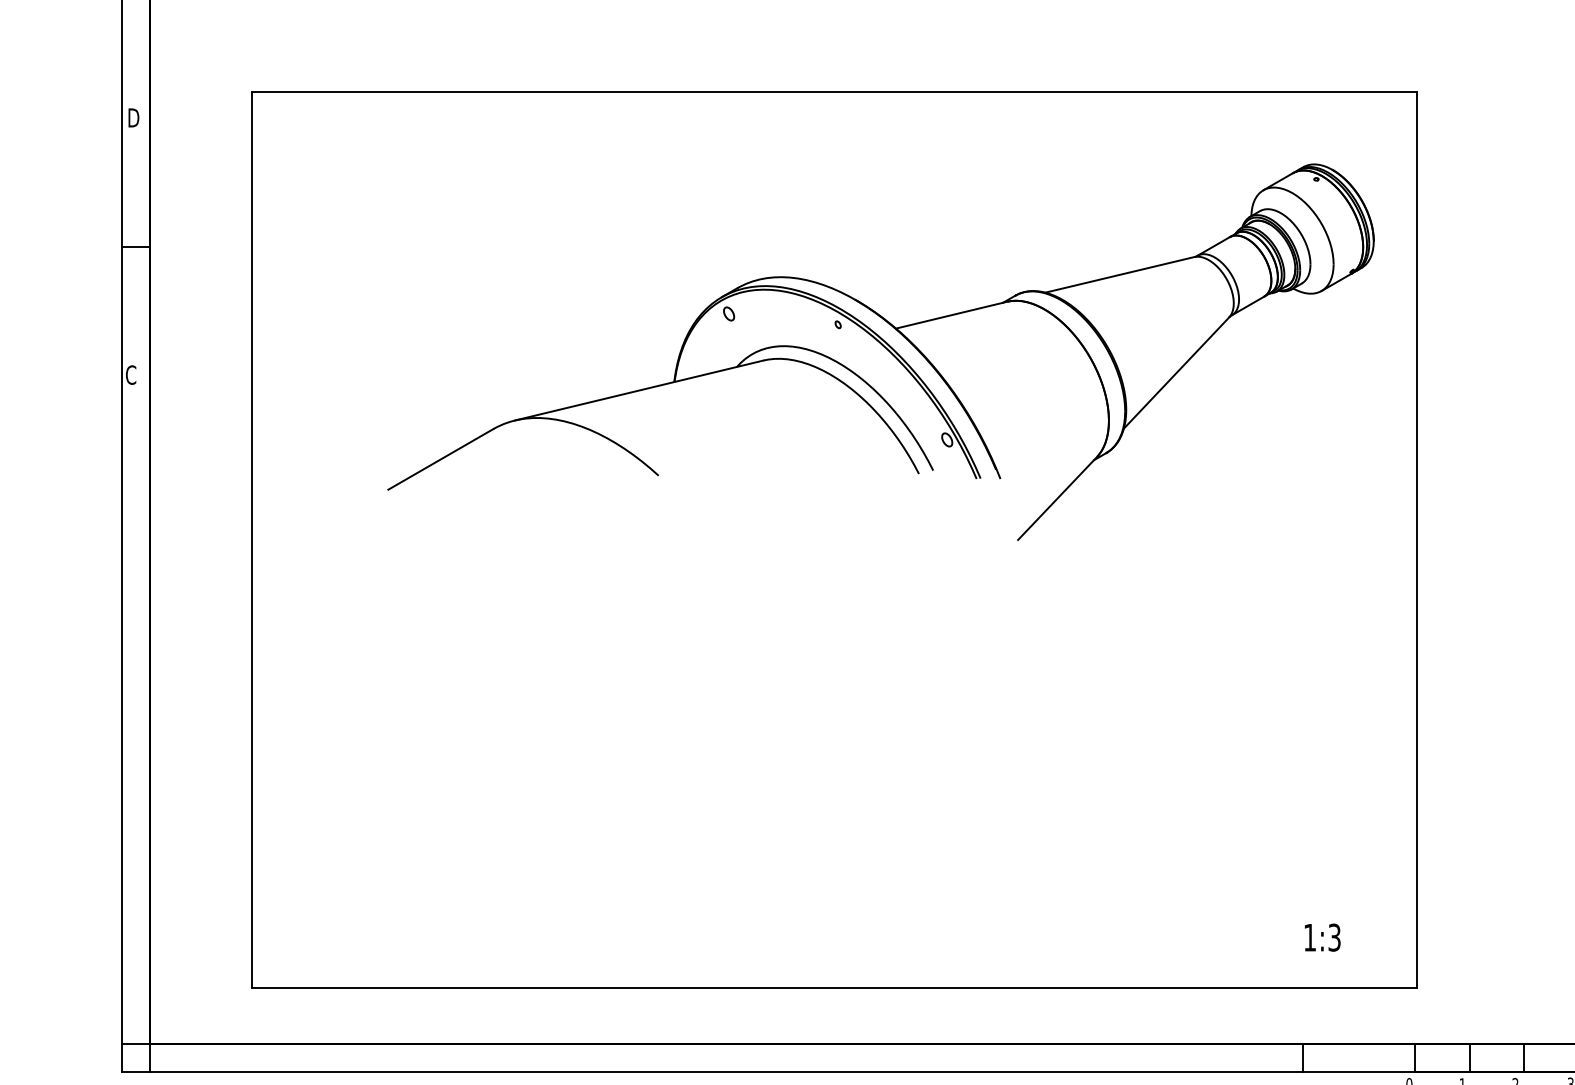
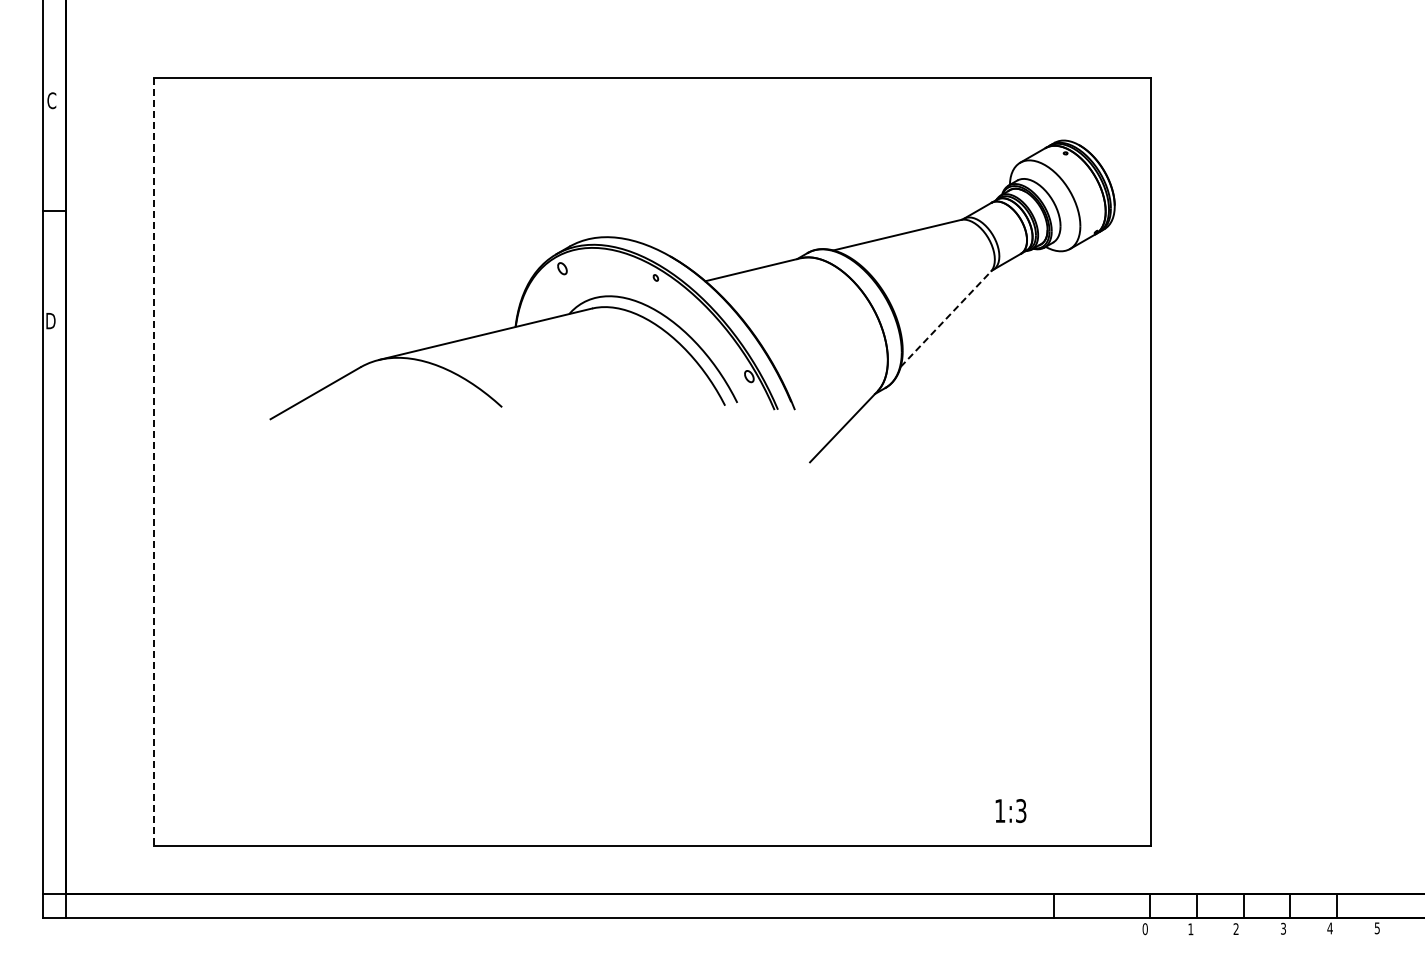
text: (133, 117) -> (52, 100), D -> C
line: (1176, 373) -> (945, 319), solid -> dashed
text: (131, 374) -> (50, 320), C -> D
line: (251, 540) -> (153, 462), solid -> dashed
text: (1322, 938) -> (1010, 811), moved

